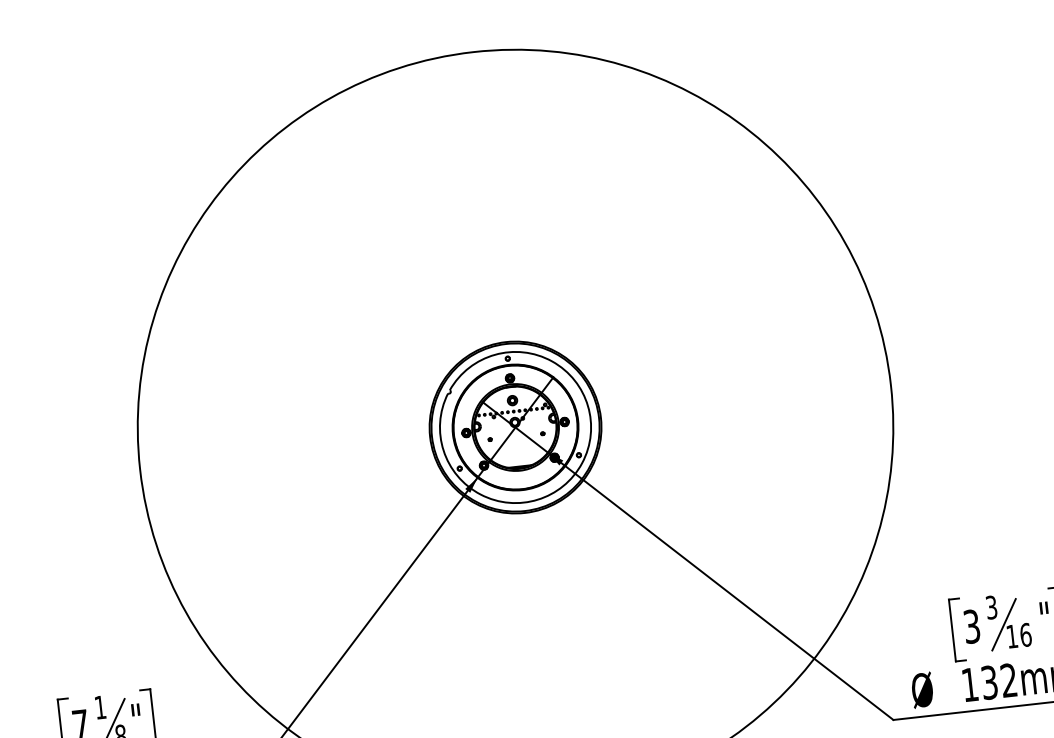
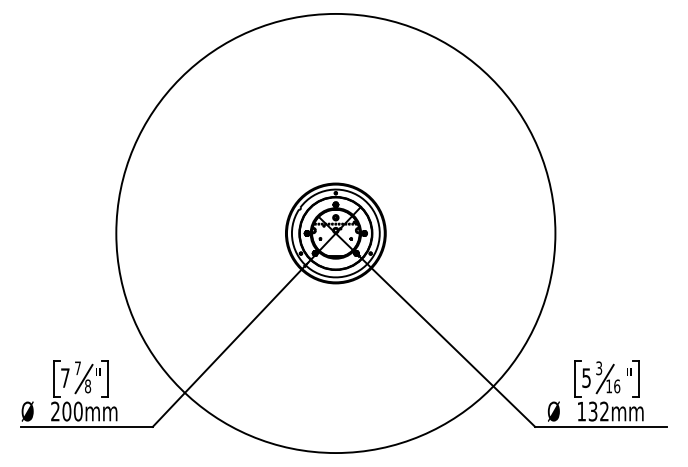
text: (971, 625) -> (586, 377), 3 -> 5
text: (99, 707) -> (77, 368), 1 -> 7

